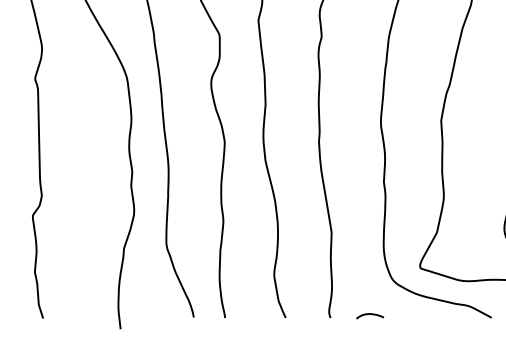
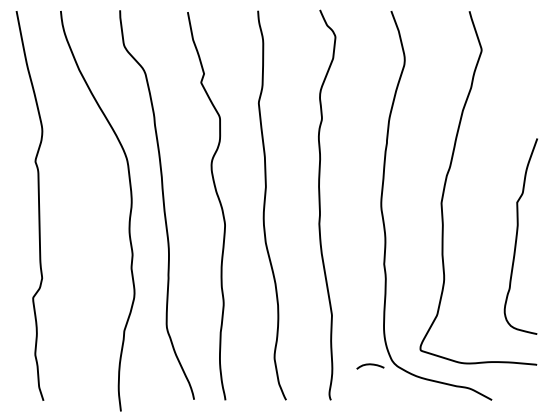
curve: (370, 315) -> (370, 365), moved

